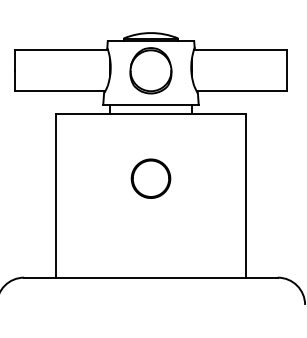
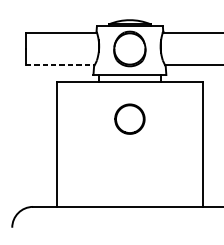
line: (60, 91) -> (60, 64), solid -> dashed
part: (150, 178) -> (129, 118), moved

